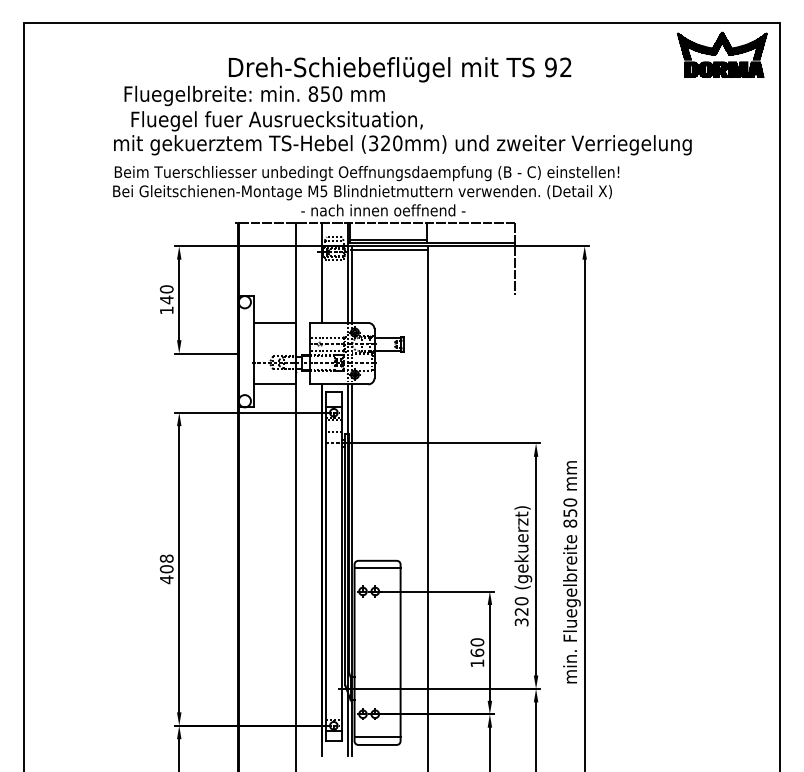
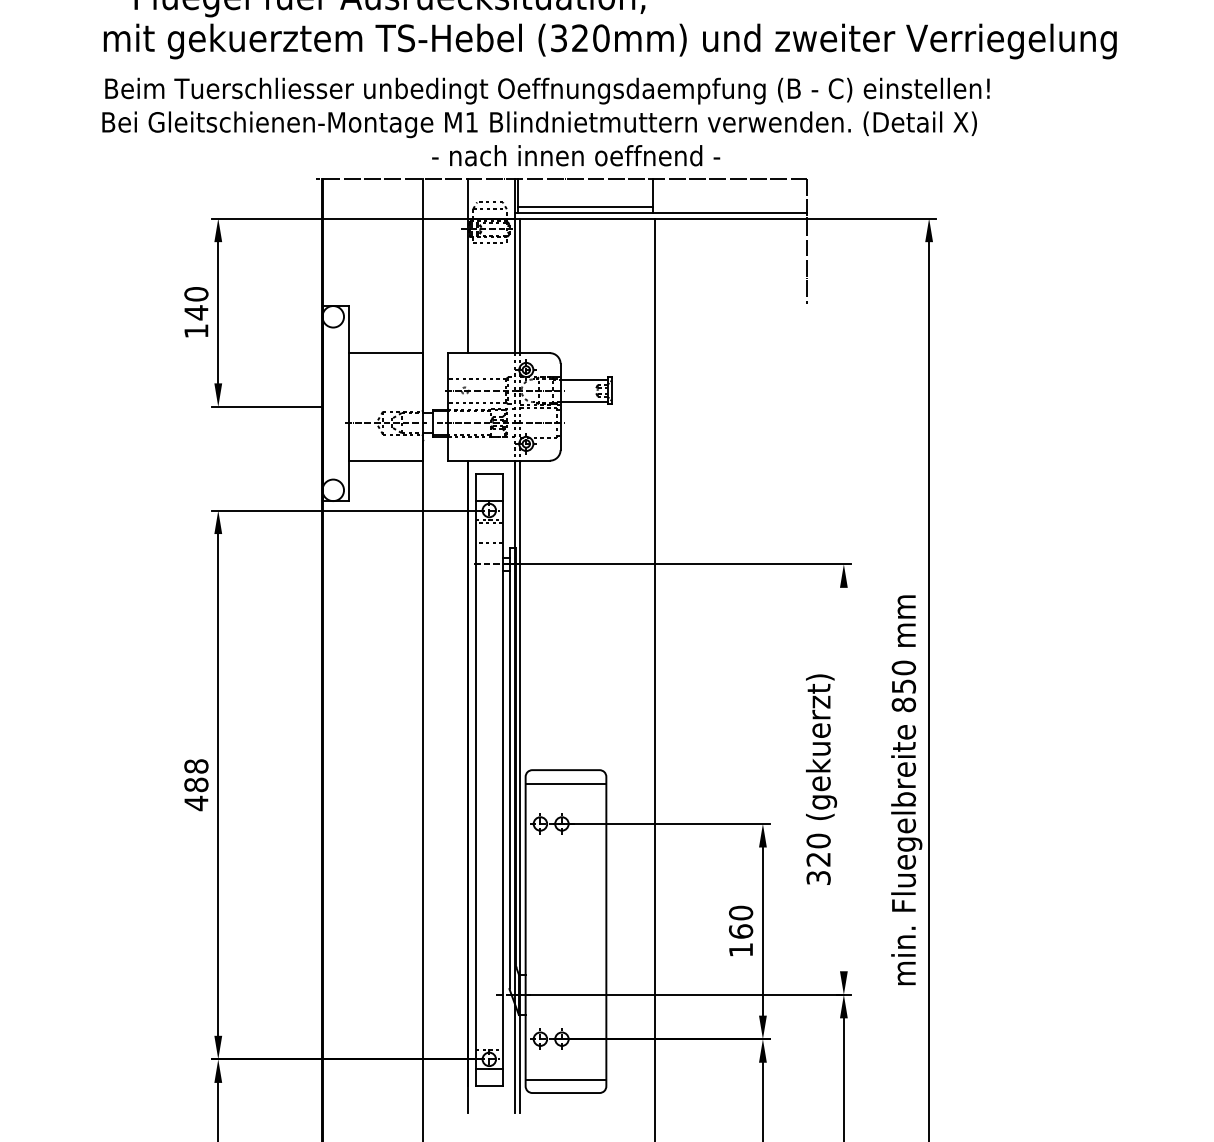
text: (323, 191) -> (471, 122), M5 -> M1
line: (389, 249) -> (586, 224), removed
line: (536, 565) -> (844, 778), removed
text: (166, 569) -> (195, 785), 408 -> 488

